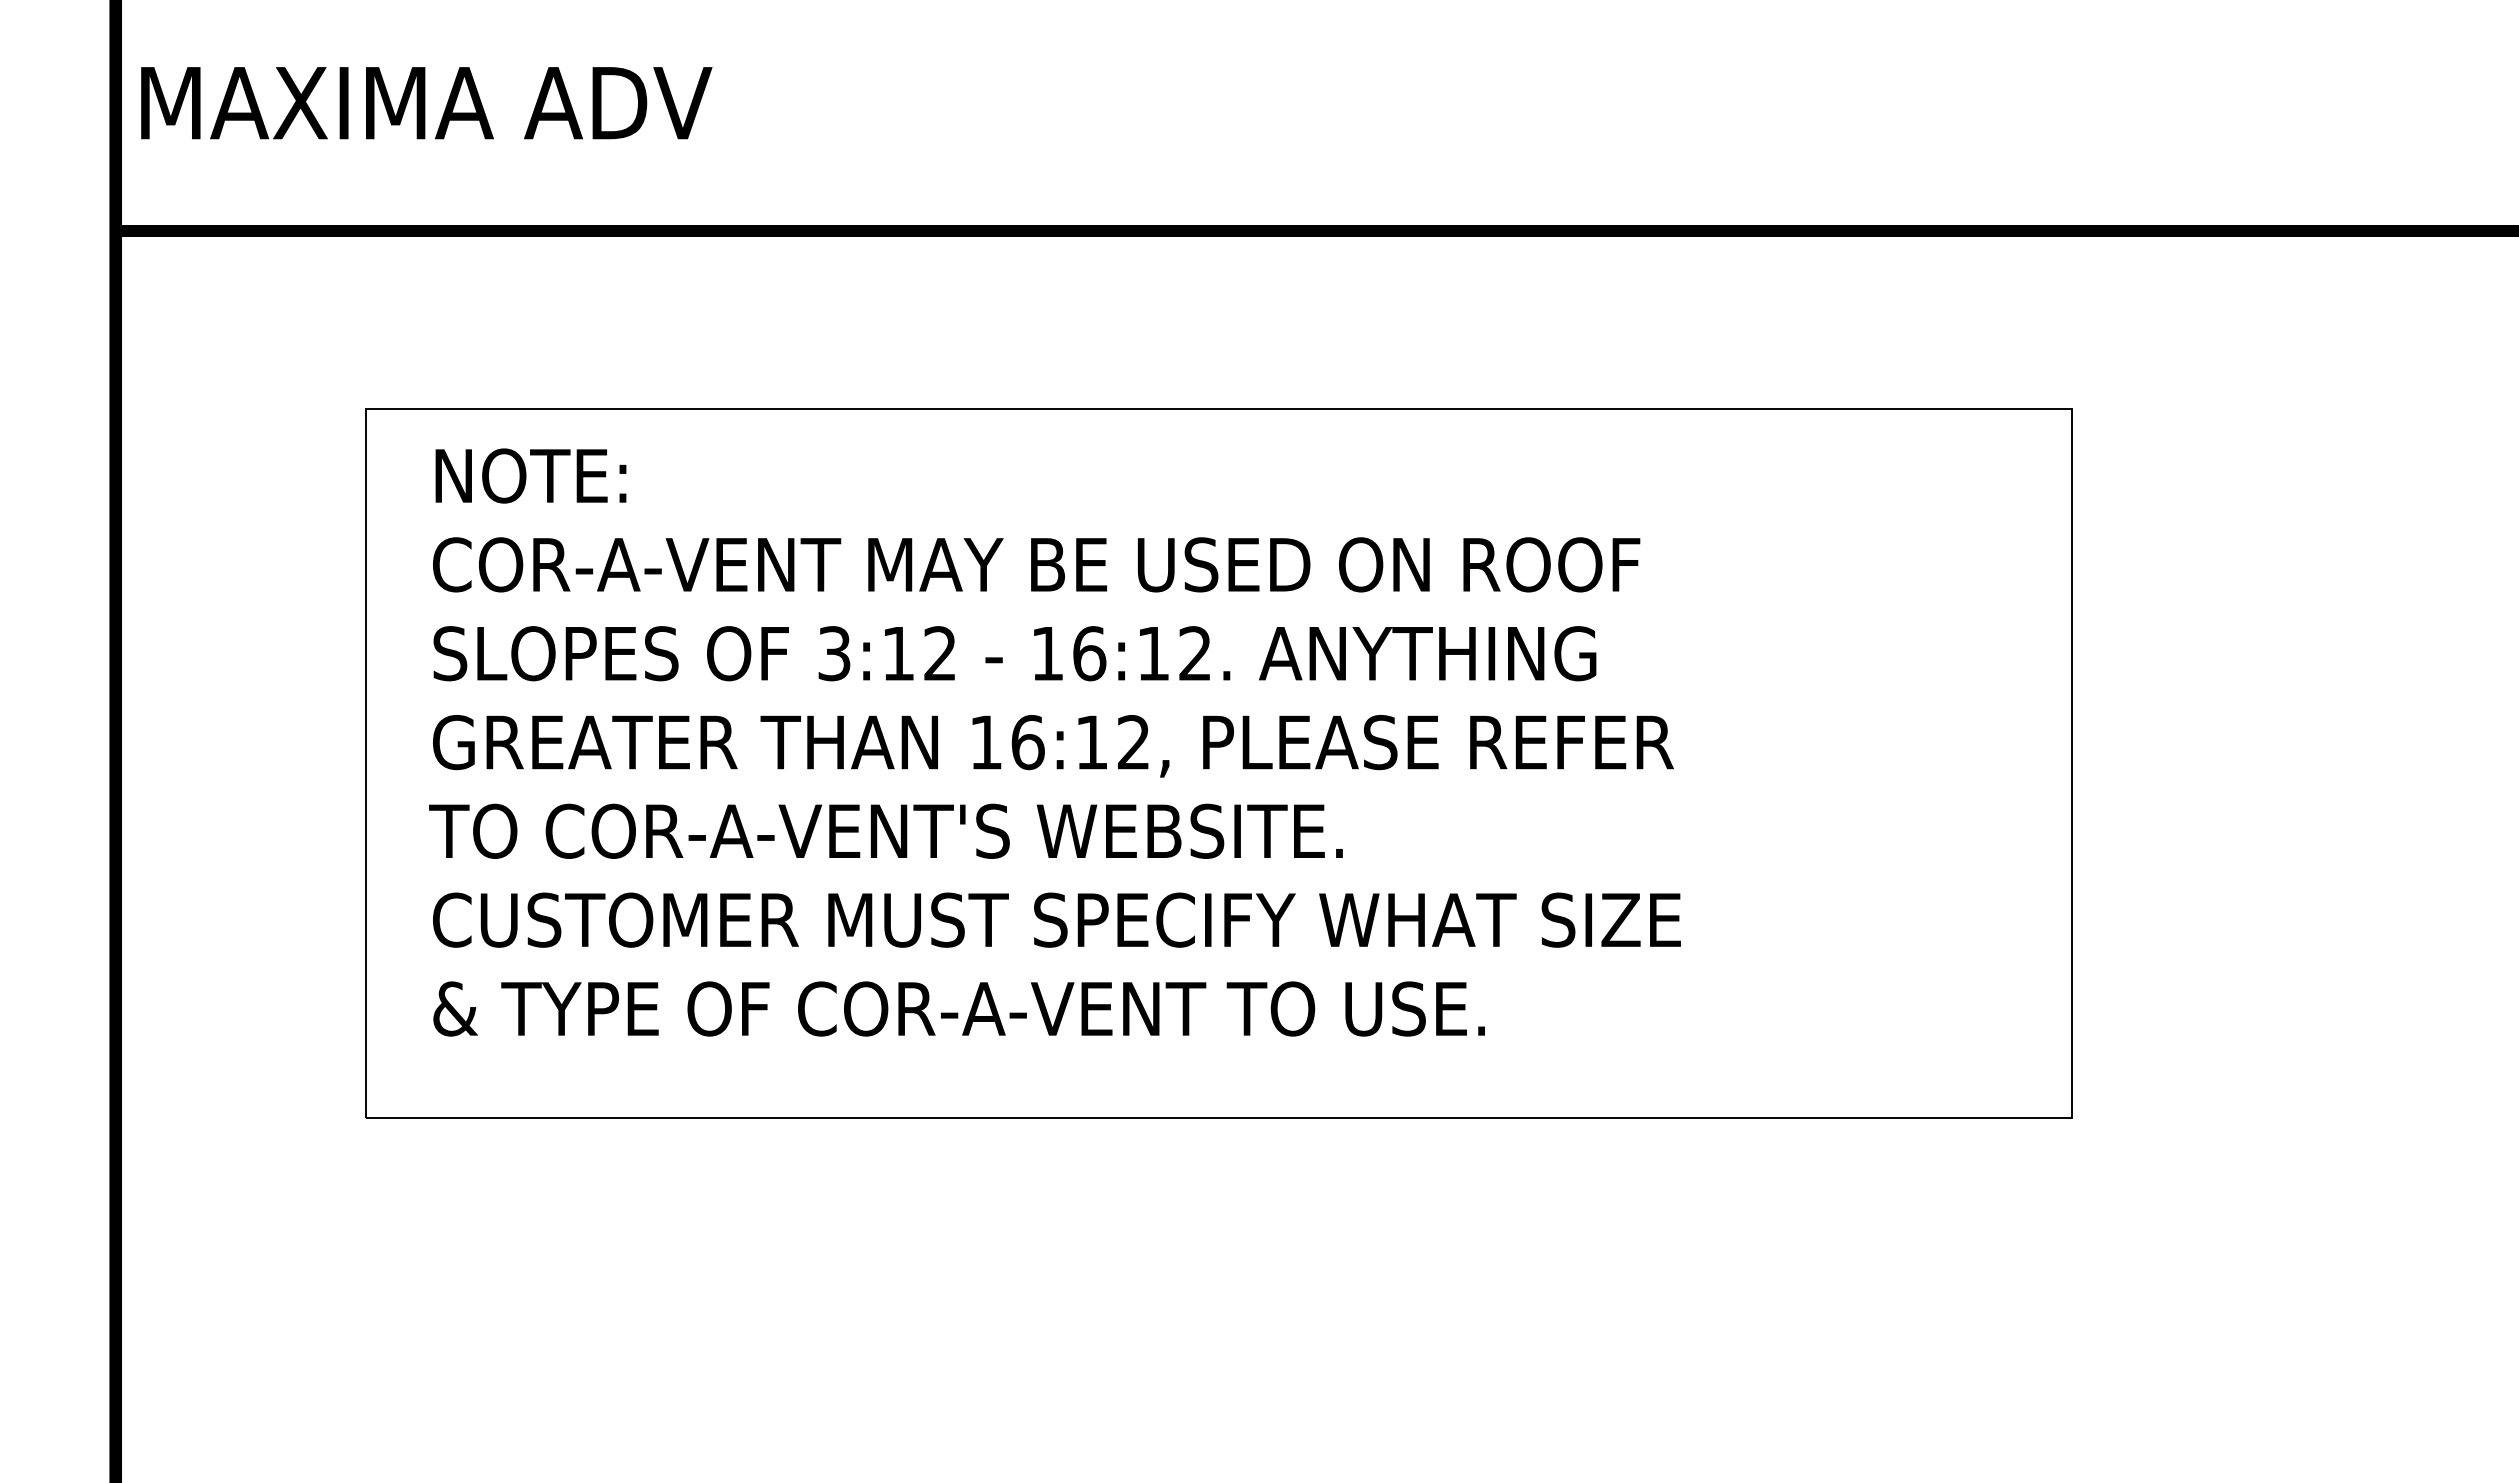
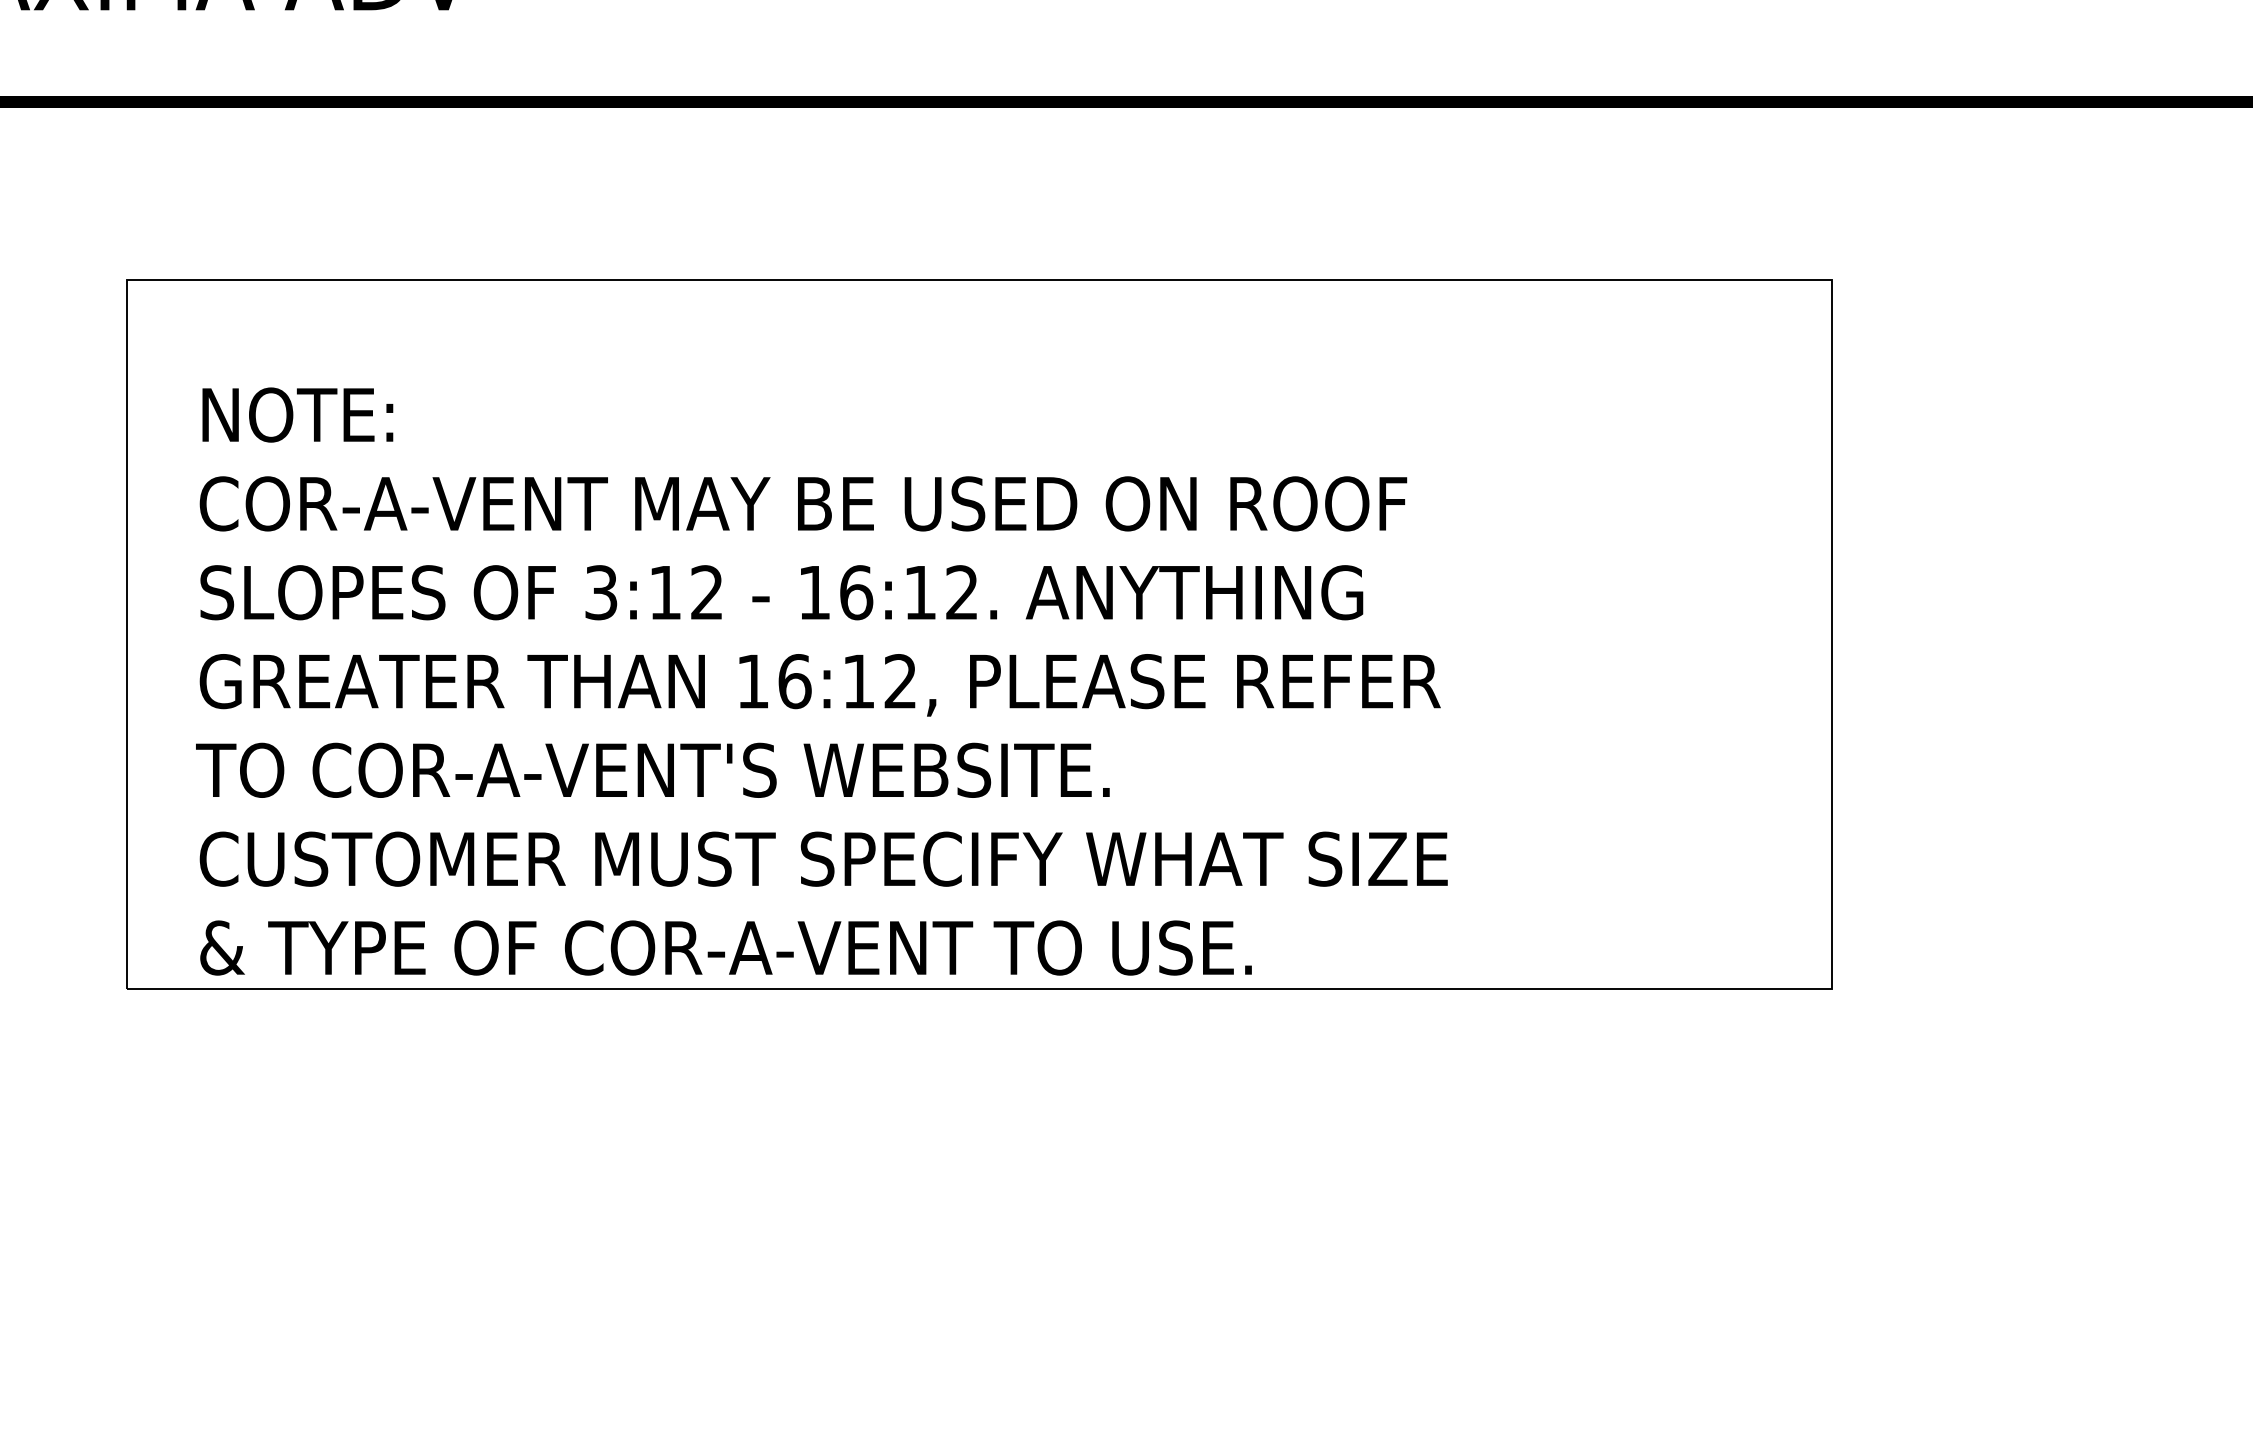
text: (1054, 742) -> (821, 681), moved

